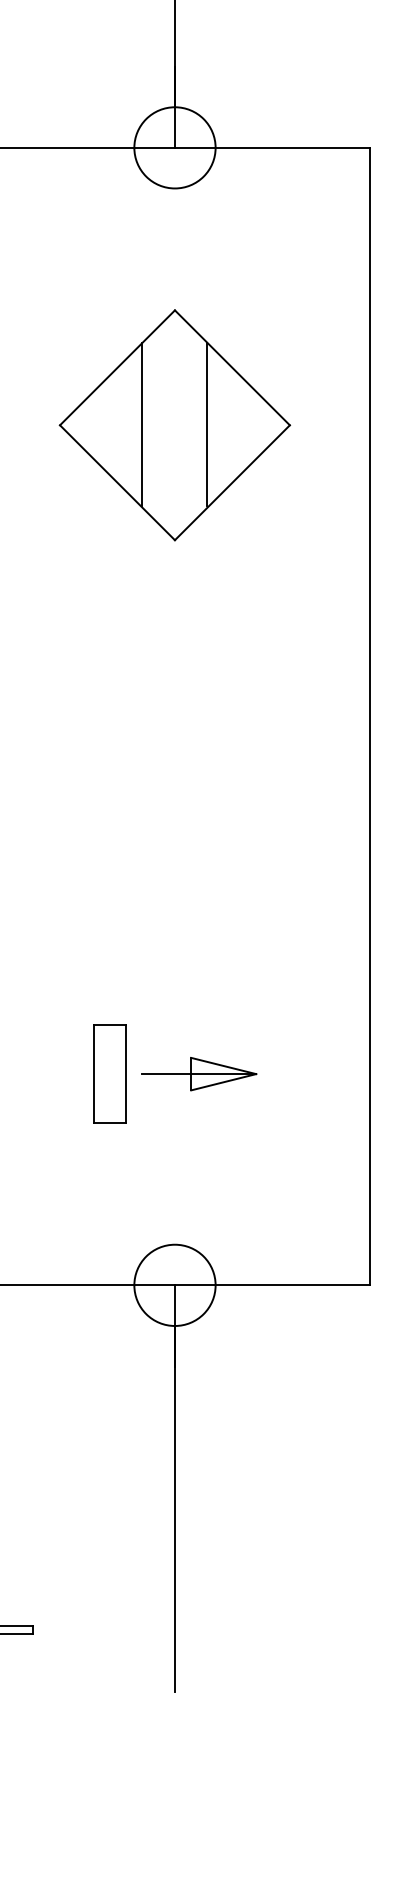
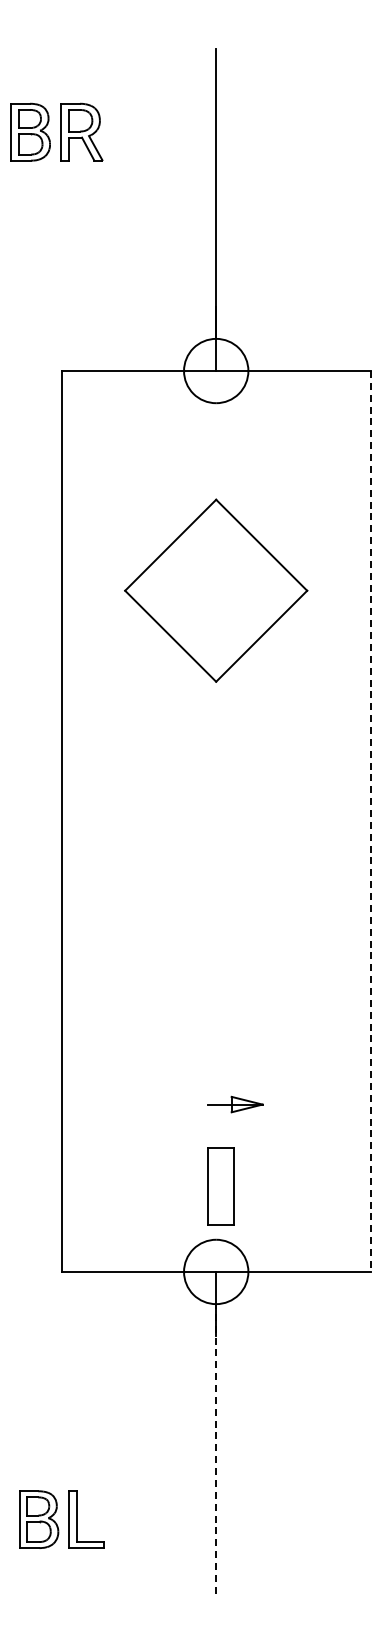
line: (142, 423) -> (190, 589), removed
line: (206, 423) -> (241, 589), removed
line: (369, 717) -> (370, 822), solid -> dashed
part: (109, 1073) -> (220, 1186), moved
part: (199, 1073) -> (235, 1104), size x0.6
line: (175, 1508) -> (216, 1448), solid -> dashed

